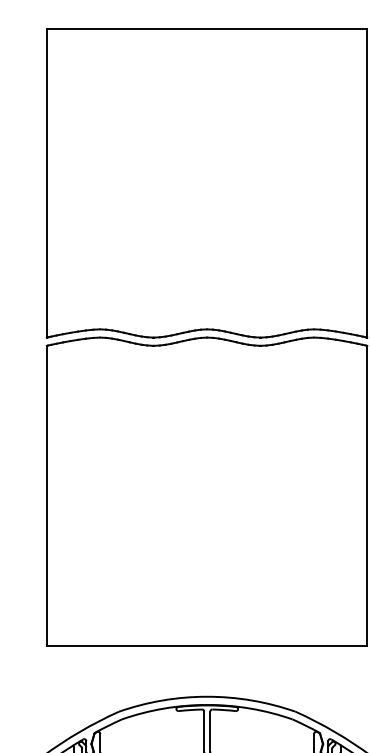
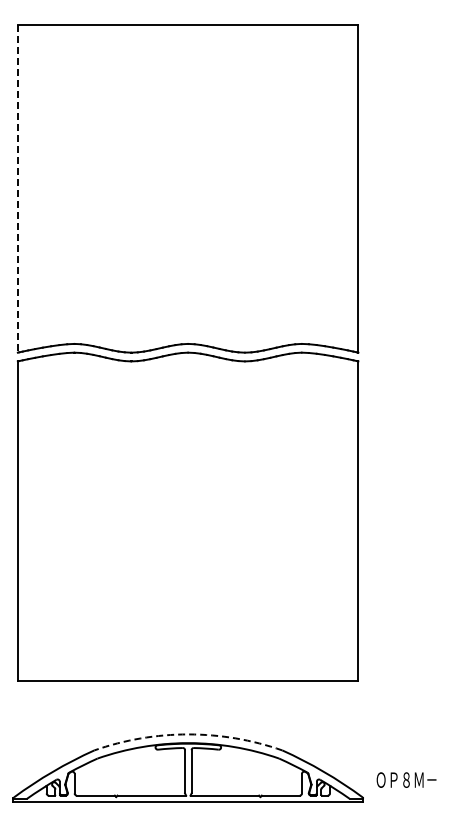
line: (46, 183) -> (17, 188), solid -> dashed
arc: (207, 696) -> (188, 734), solid -> dashed

